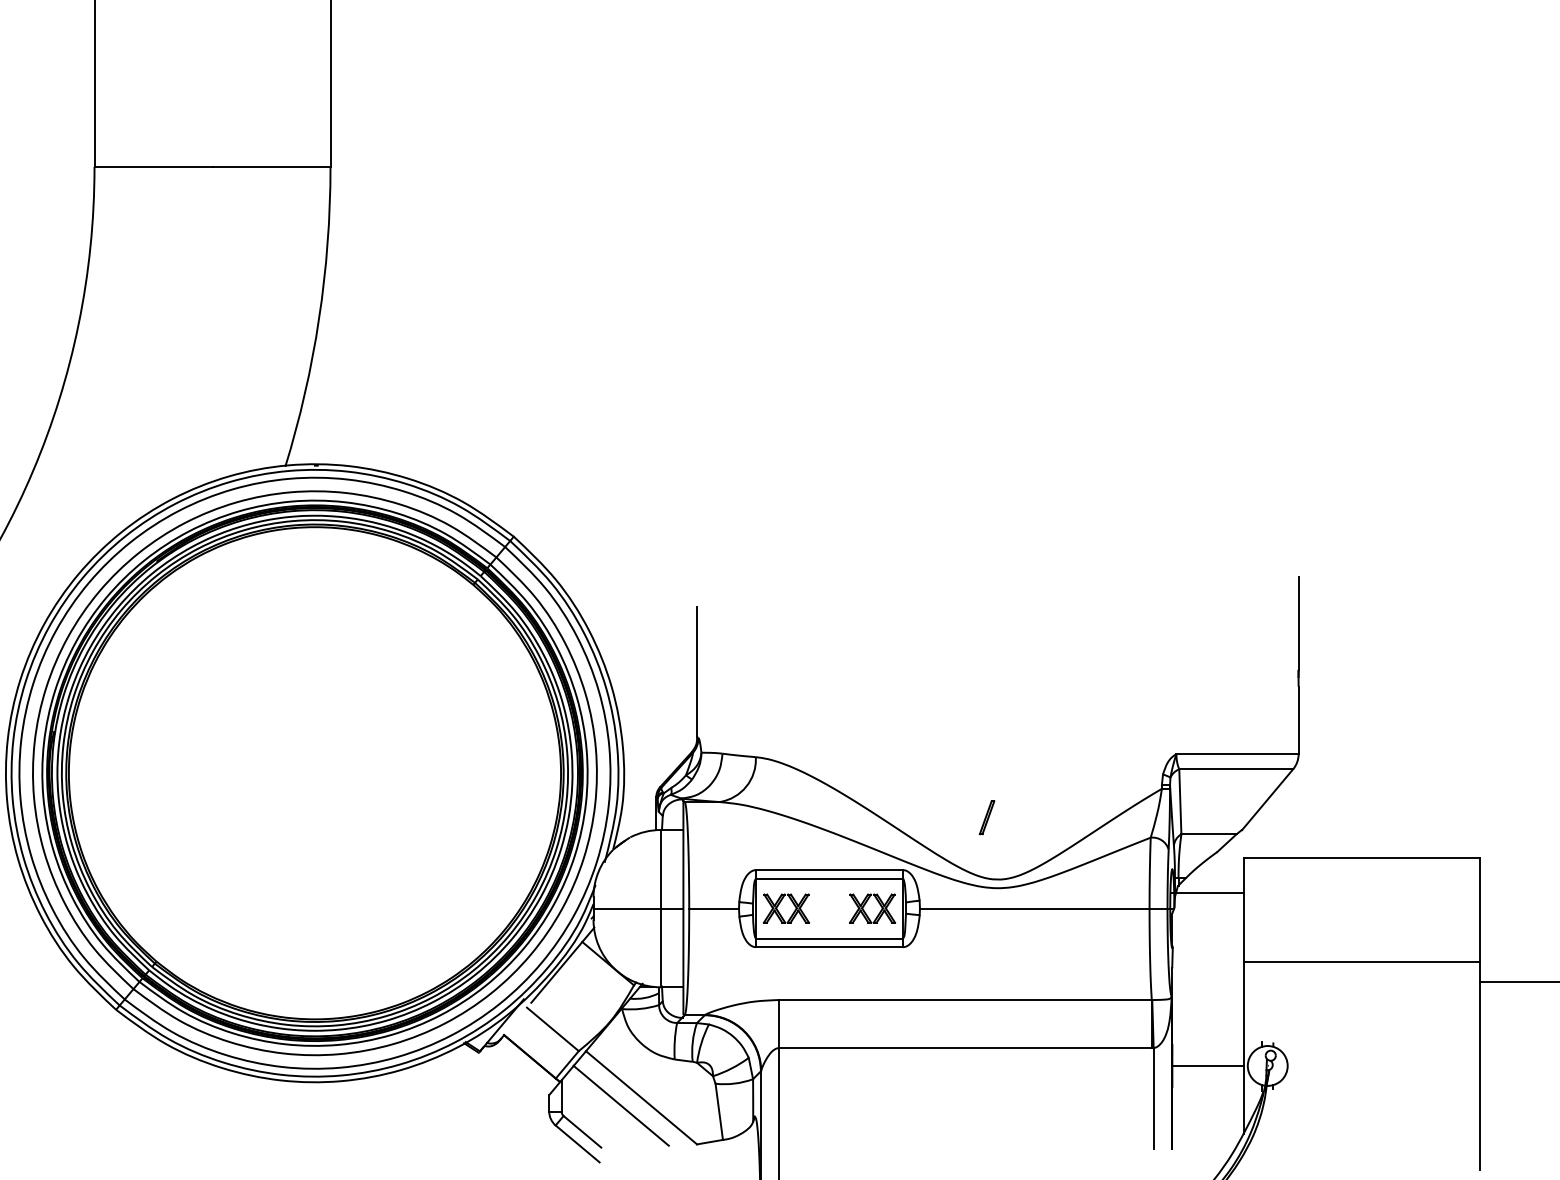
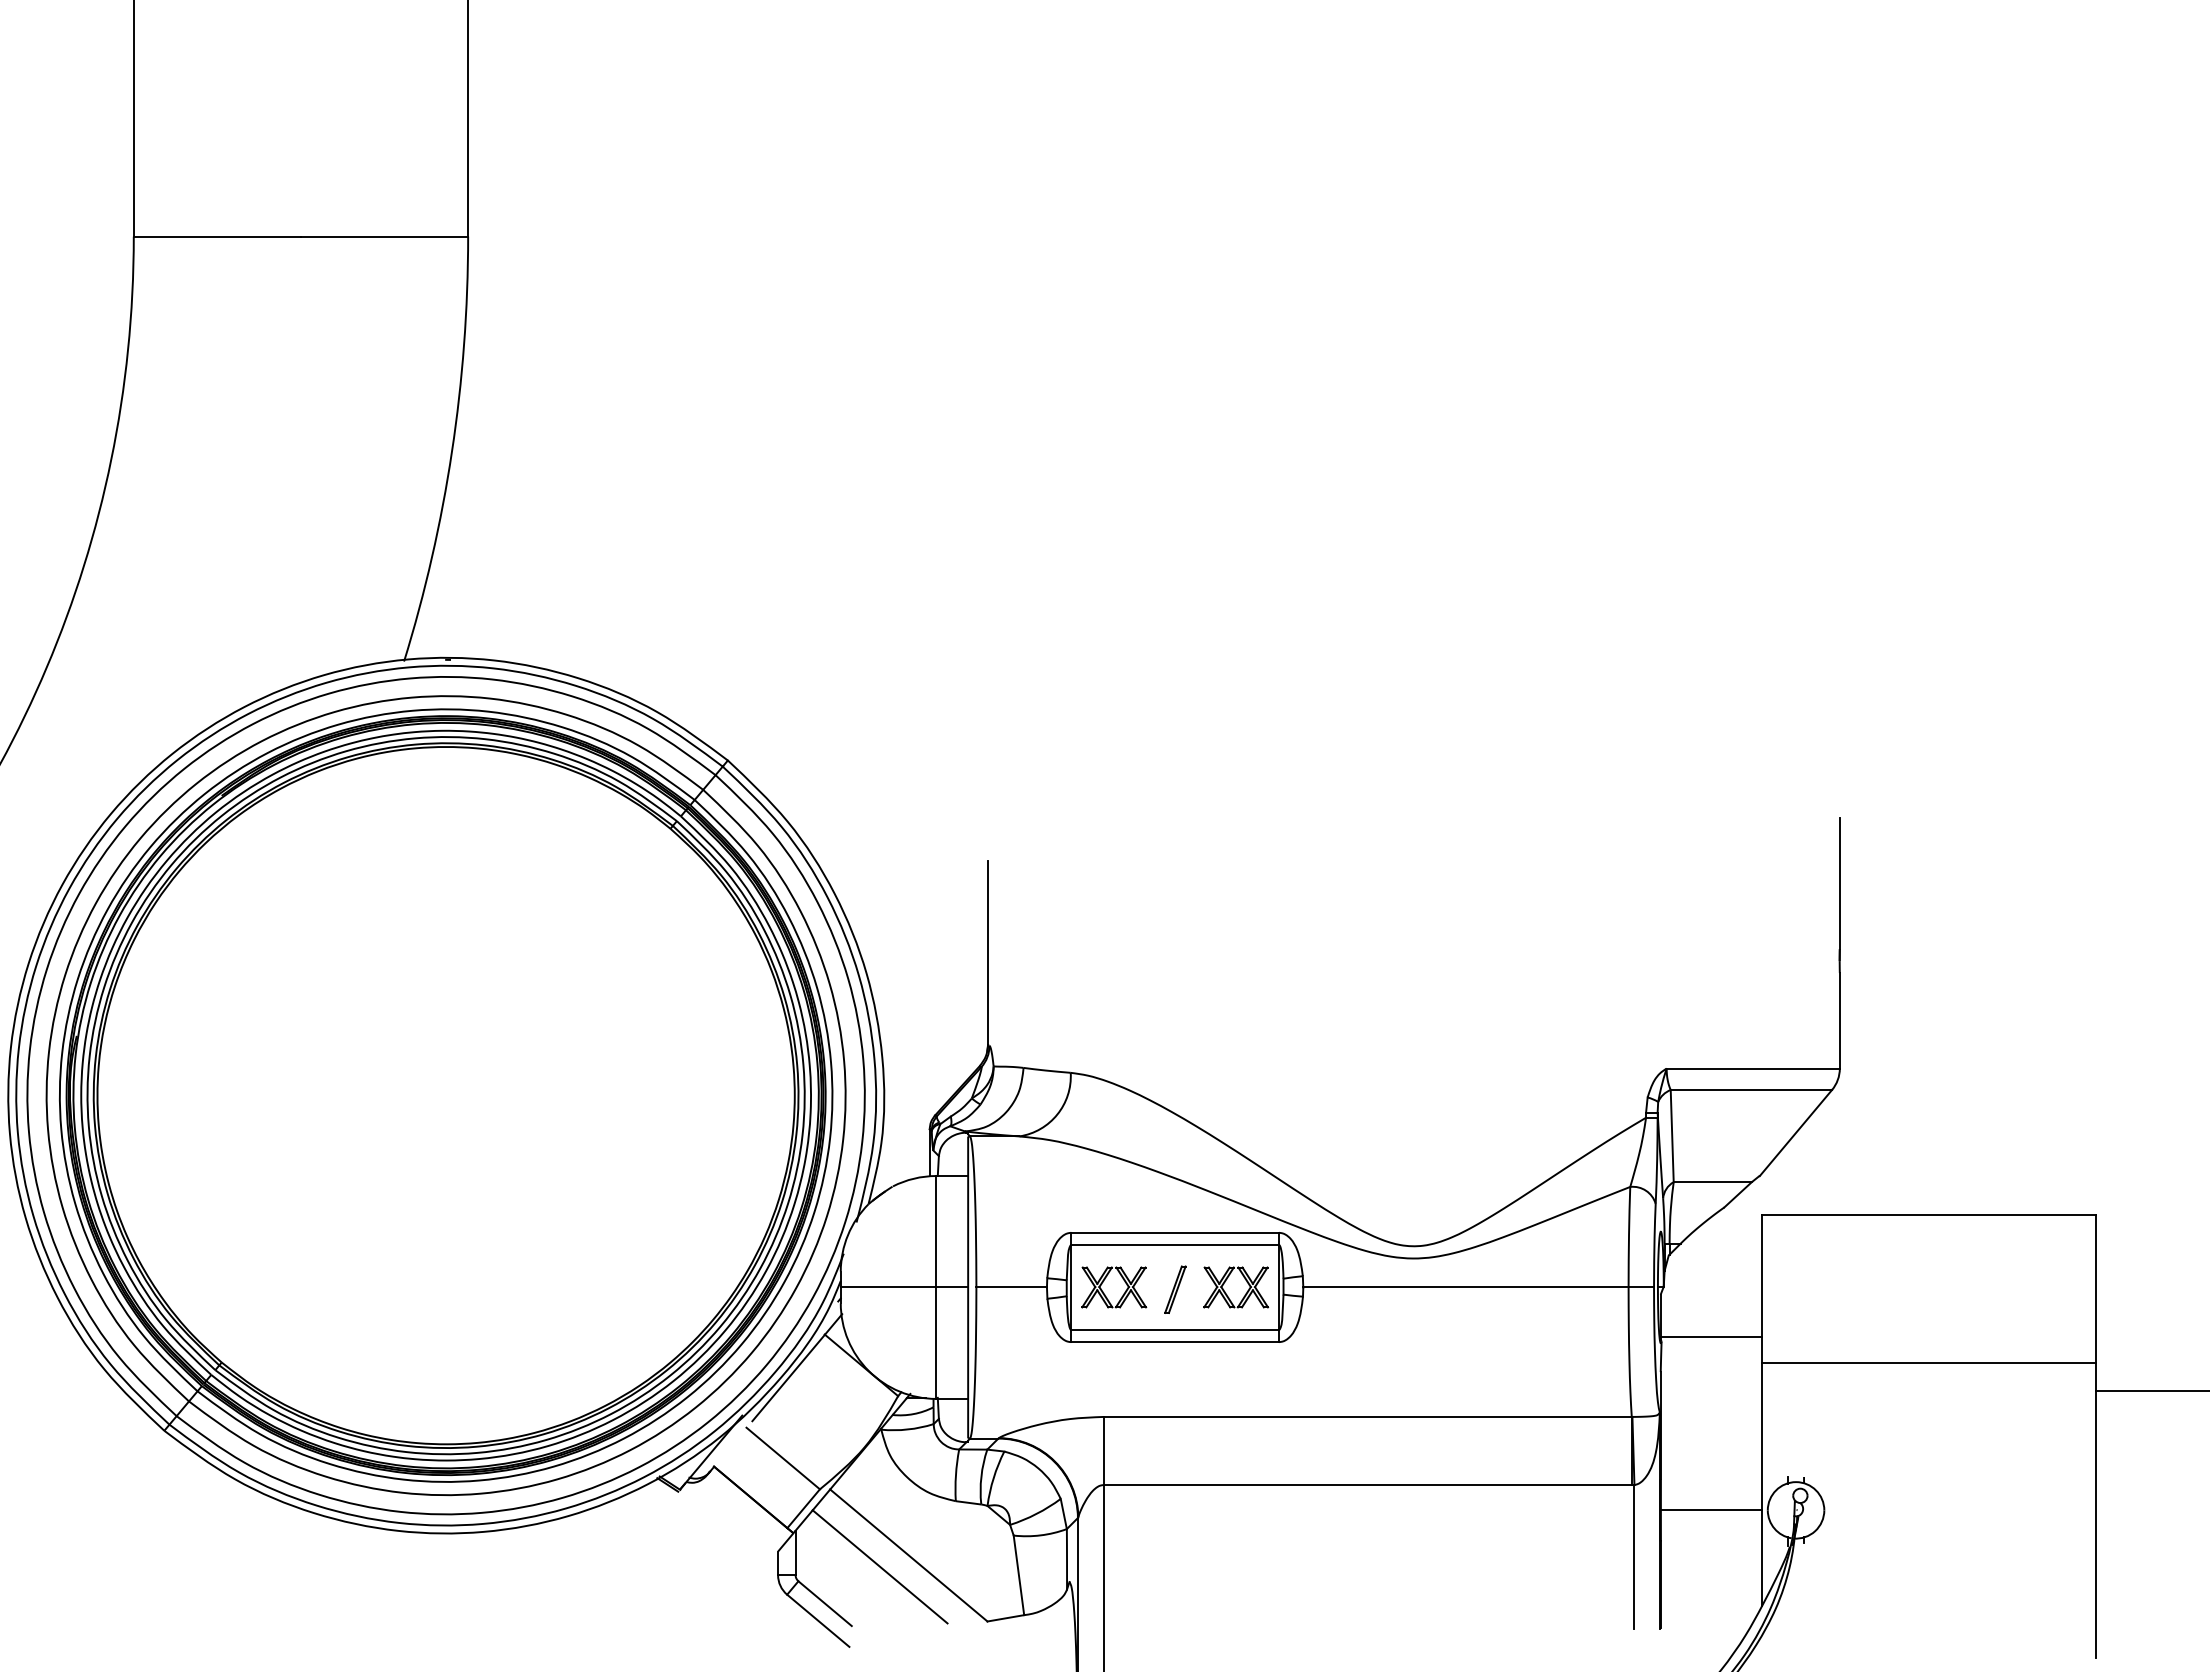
part: (987, 817) -> (1175, 1289), moved
line: (1207, 892) -> (1710, 1336), moved

